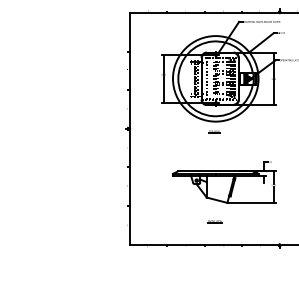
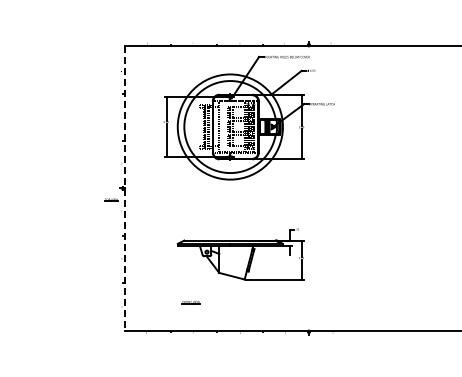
line: (129, 129) -> (124, 189), solid -> dashed
part: (214, 131) -> (111, 199), moved
line: (214, 220) -> (190, 301), moved

